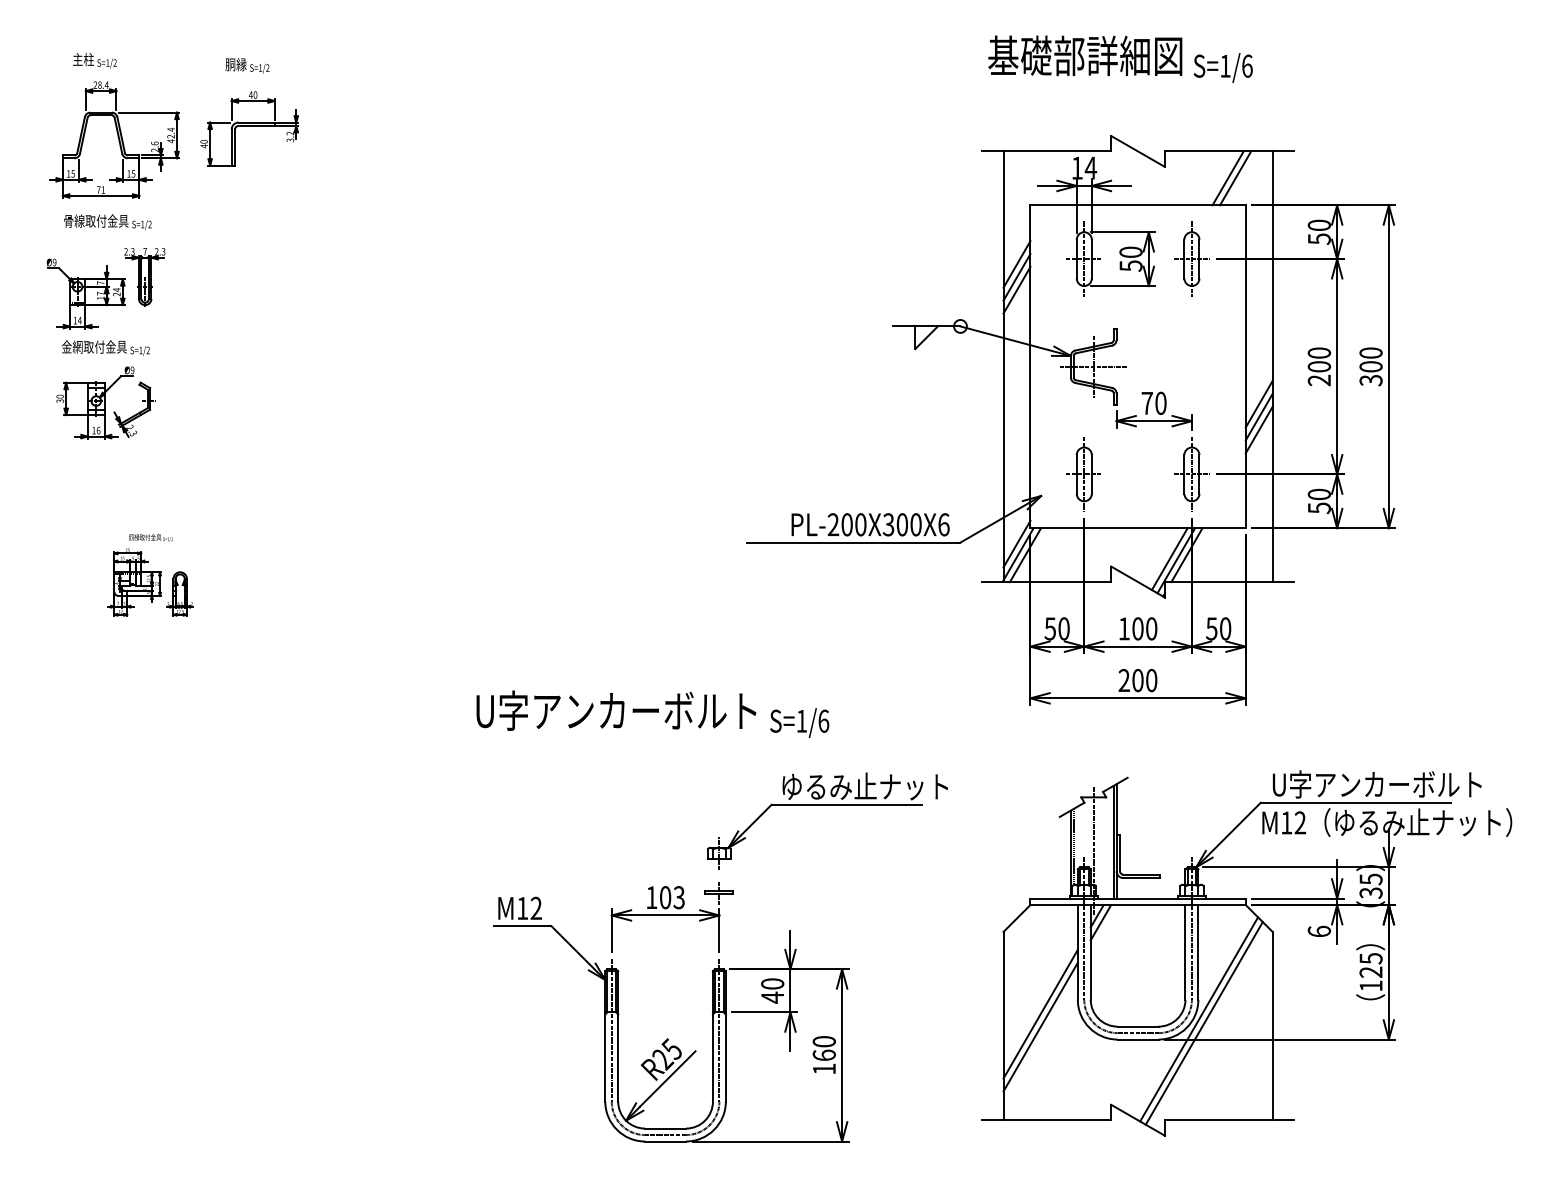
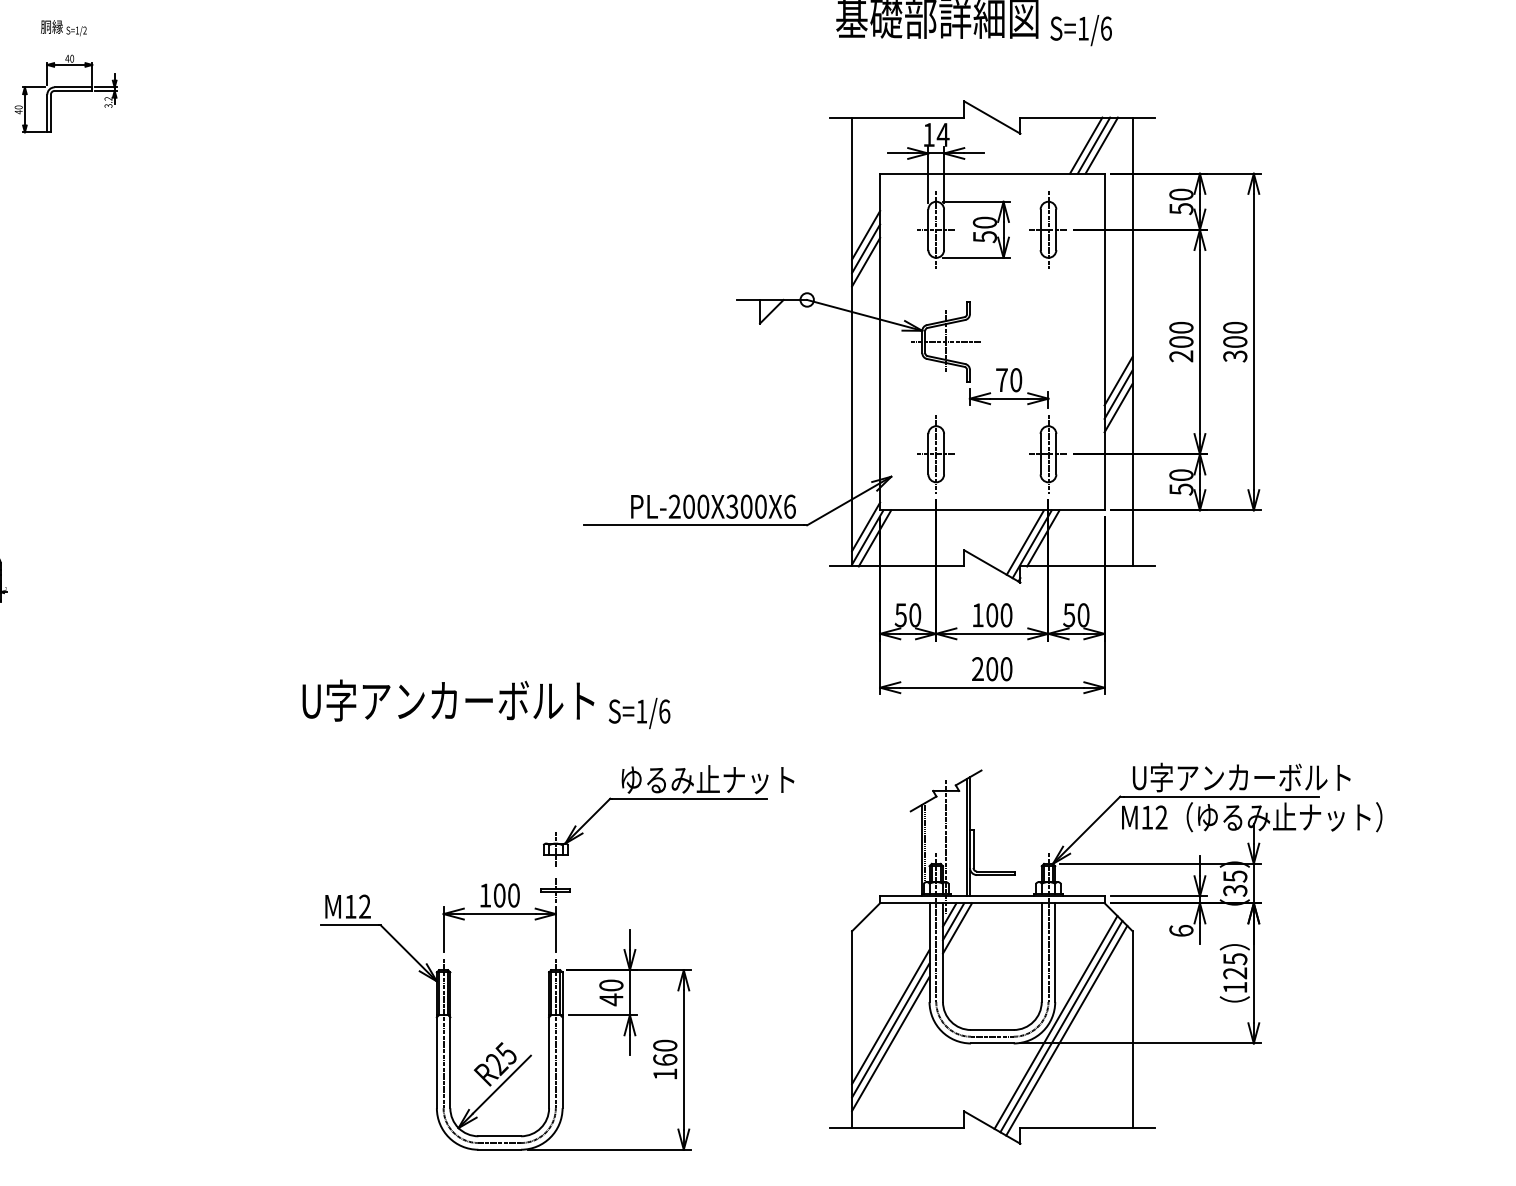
line: (1242, 178) -> (1101, 145), added
text: (678, 897) -> (513, 895), 103 -> 100
line: (1104, 929) -> (957, 928), added
line: (1209, 1026) -> (1066, 1029), added
line: (1040, 1039) -> (890, 1043), added

